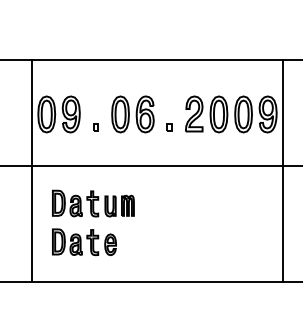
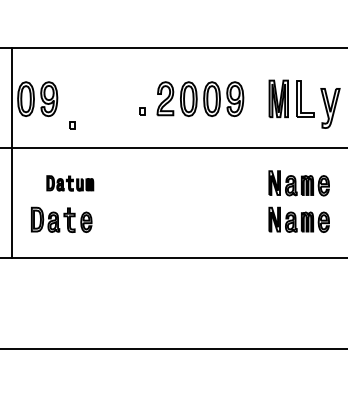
part: (132, 114) -> (107, 99), removed
part: (95, 127) -> (72, 125), moved
line: (283, 170) -> (249, 152), removed
part: (93, 203) -> (70, 183), size x0.6

